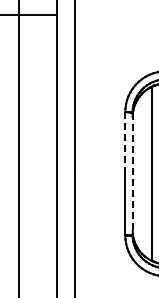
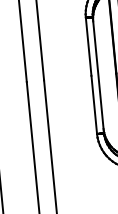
line: (125, 142) -> (88, 46), dashed -> solid
line: (132, 174) -> (98, 75), dashed -> solid

